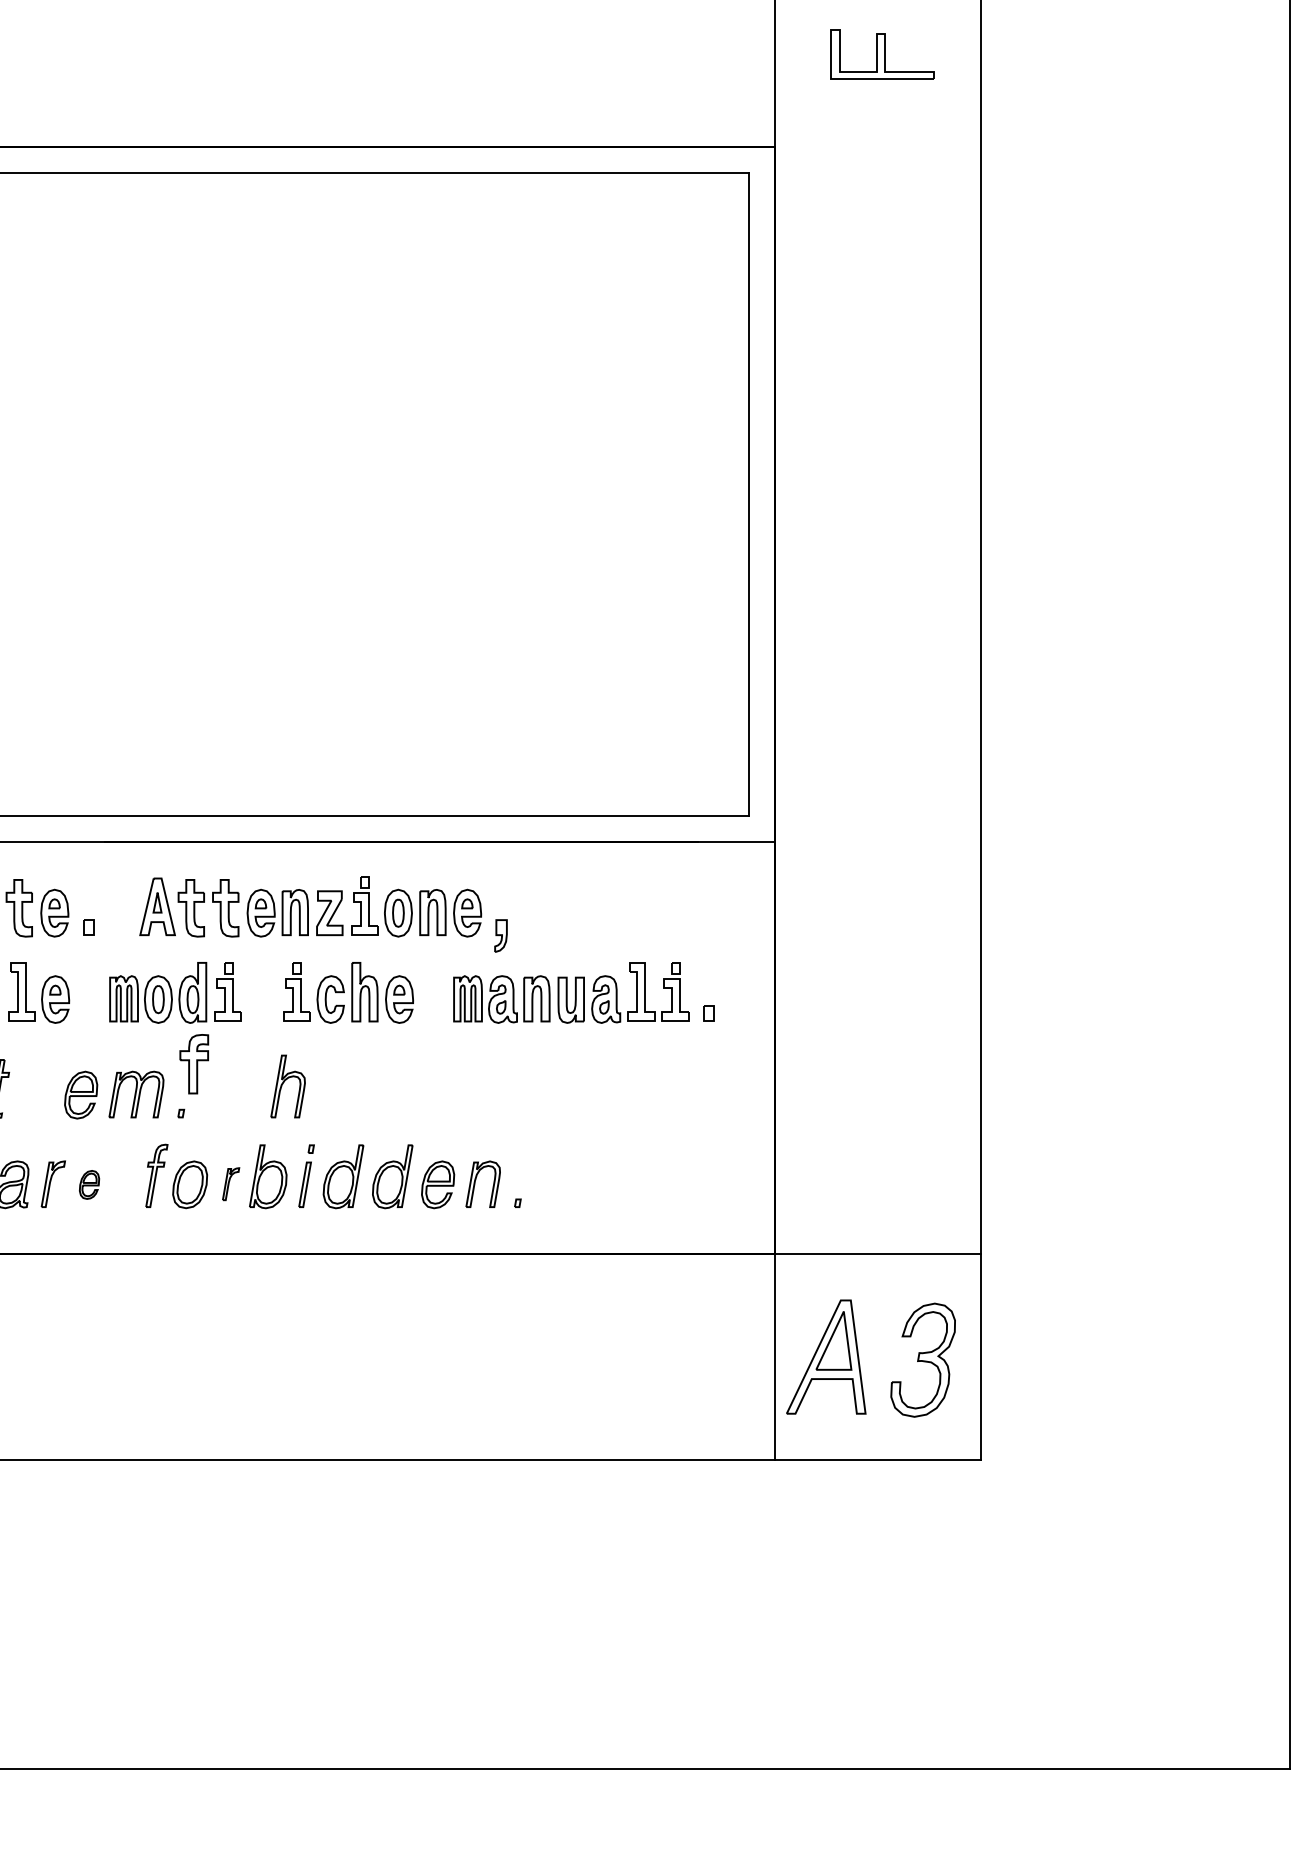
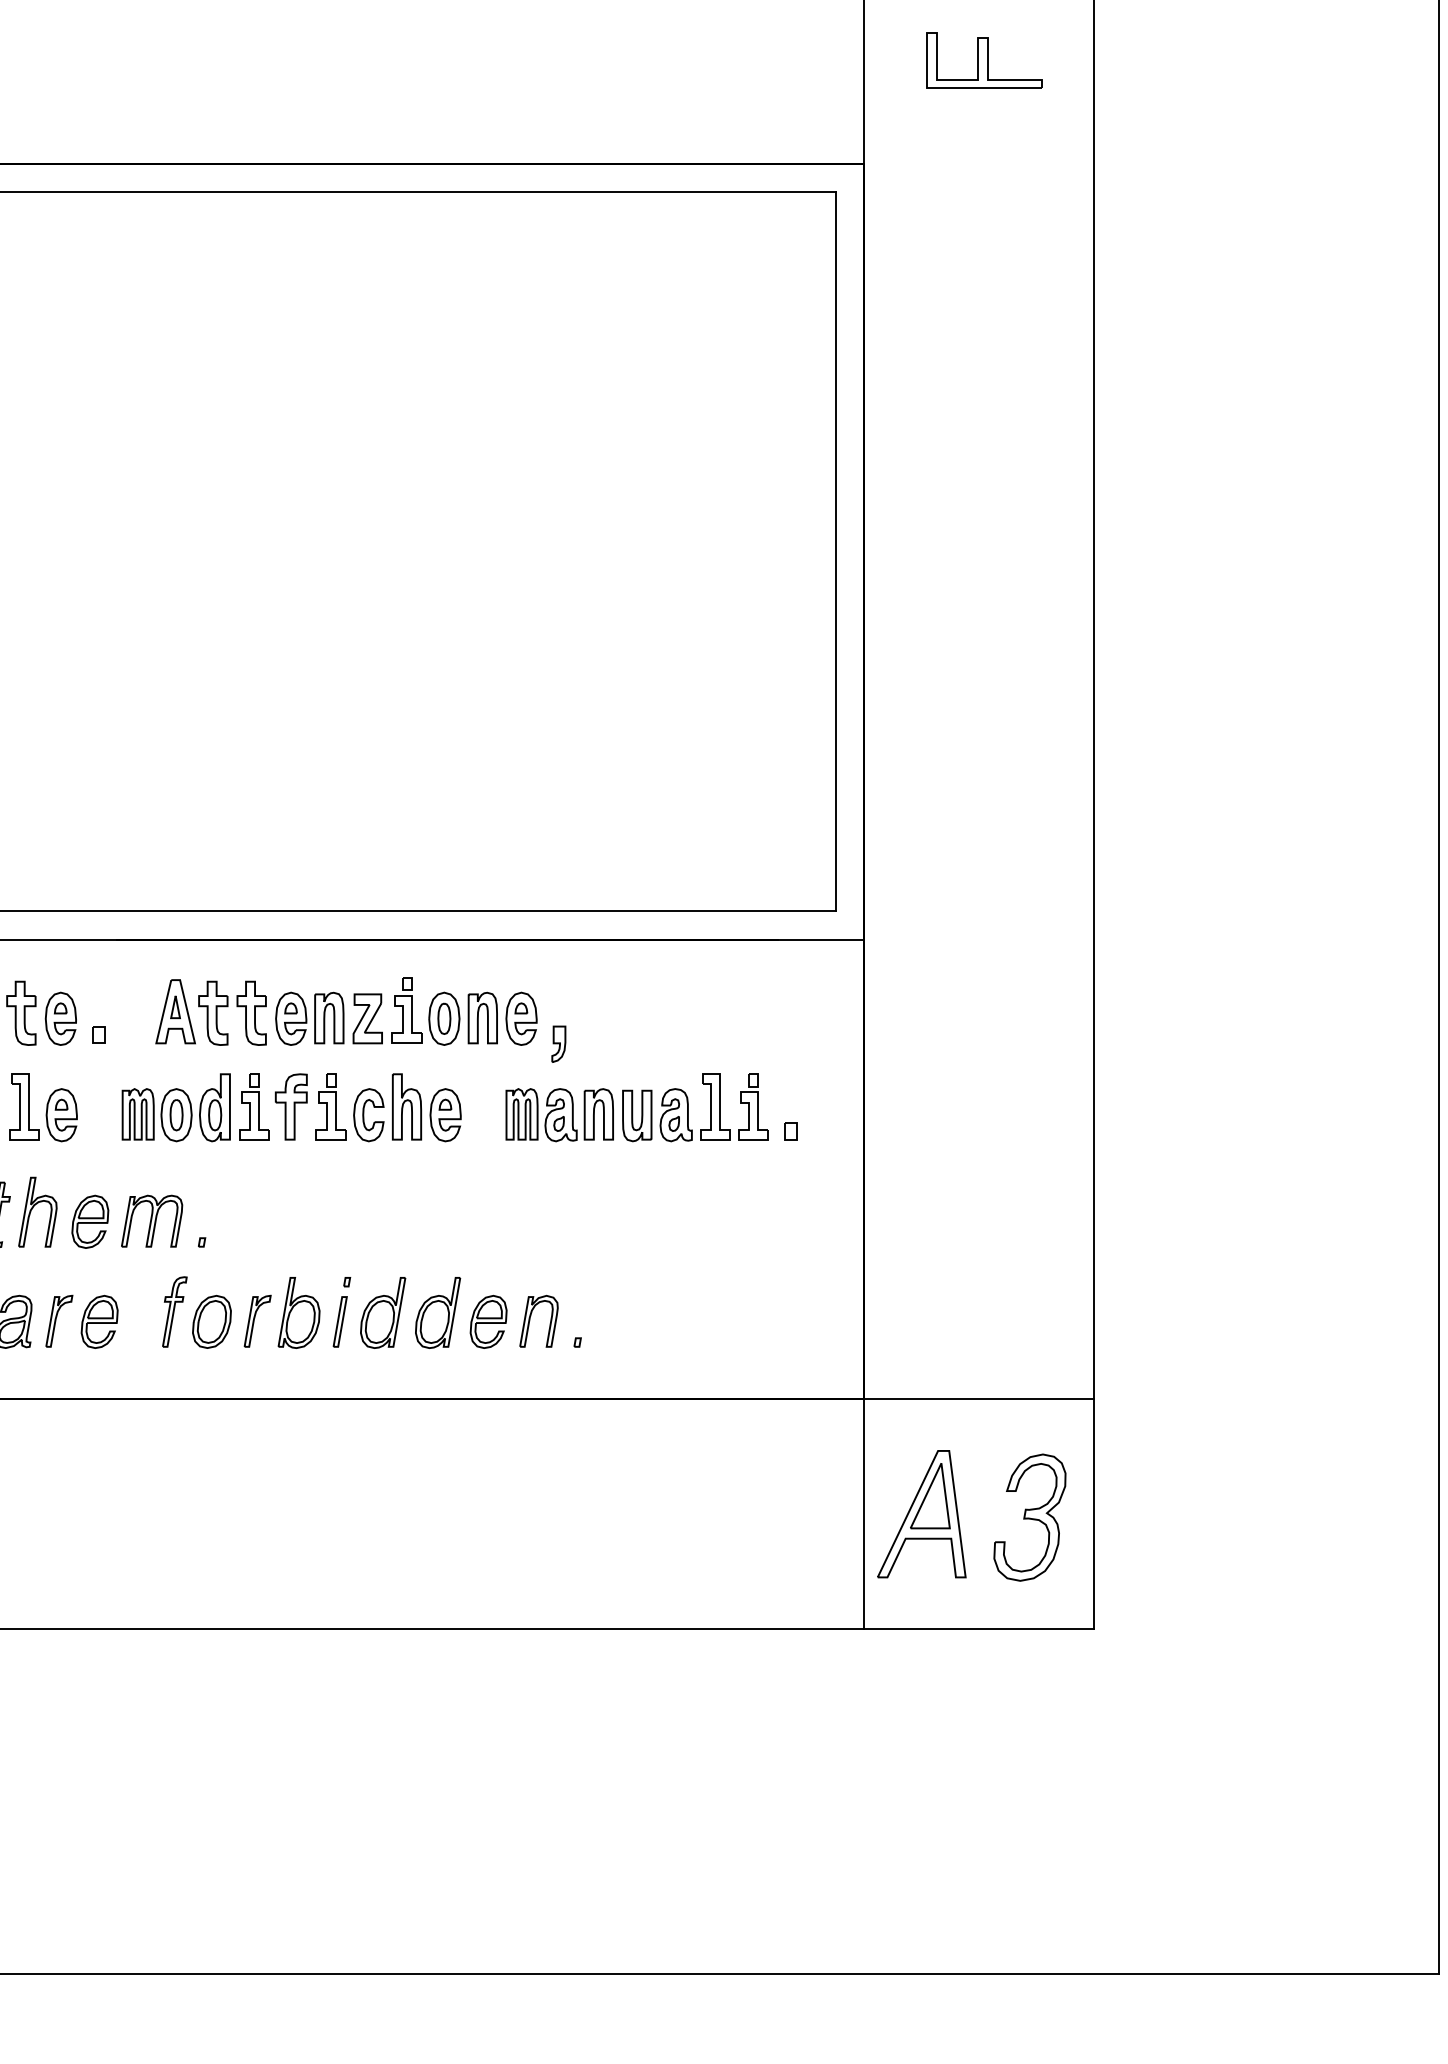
part: (194, 1064) -> (291, 1107), moved
part: (287, 1086) -> (37, 1212), moved
part: (230, 1183) -> (256, 1320), size x1.43
part: (89, 1184) -> (99, 1321), size x1.67

